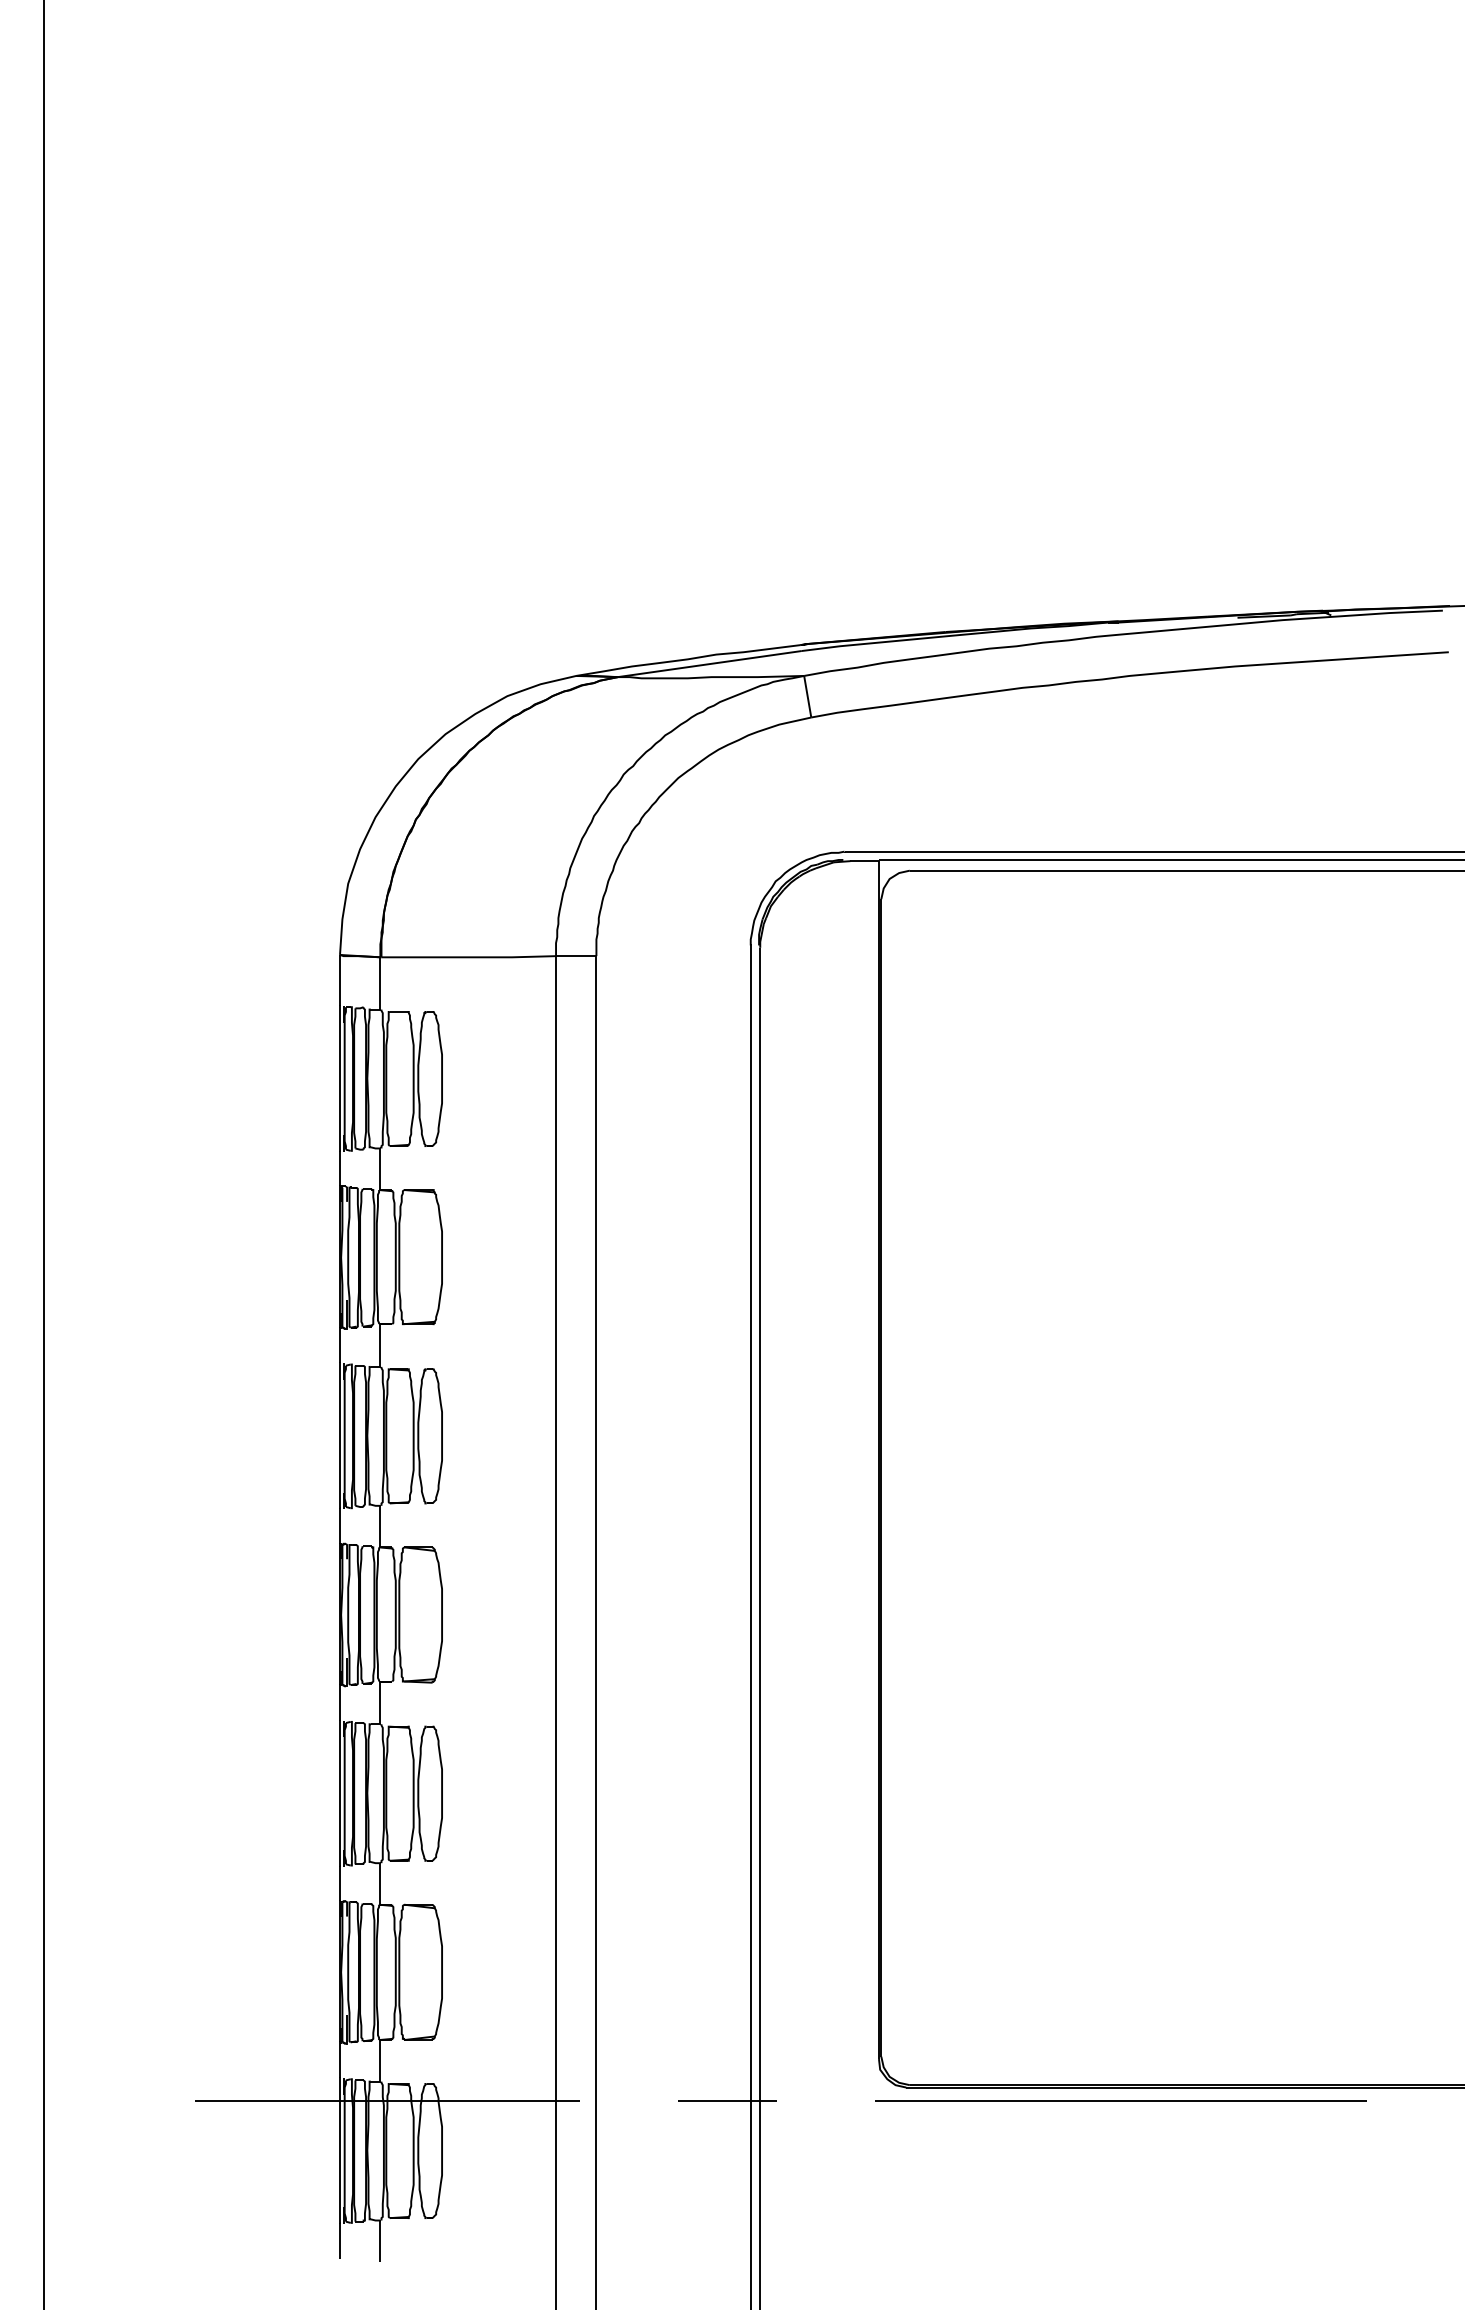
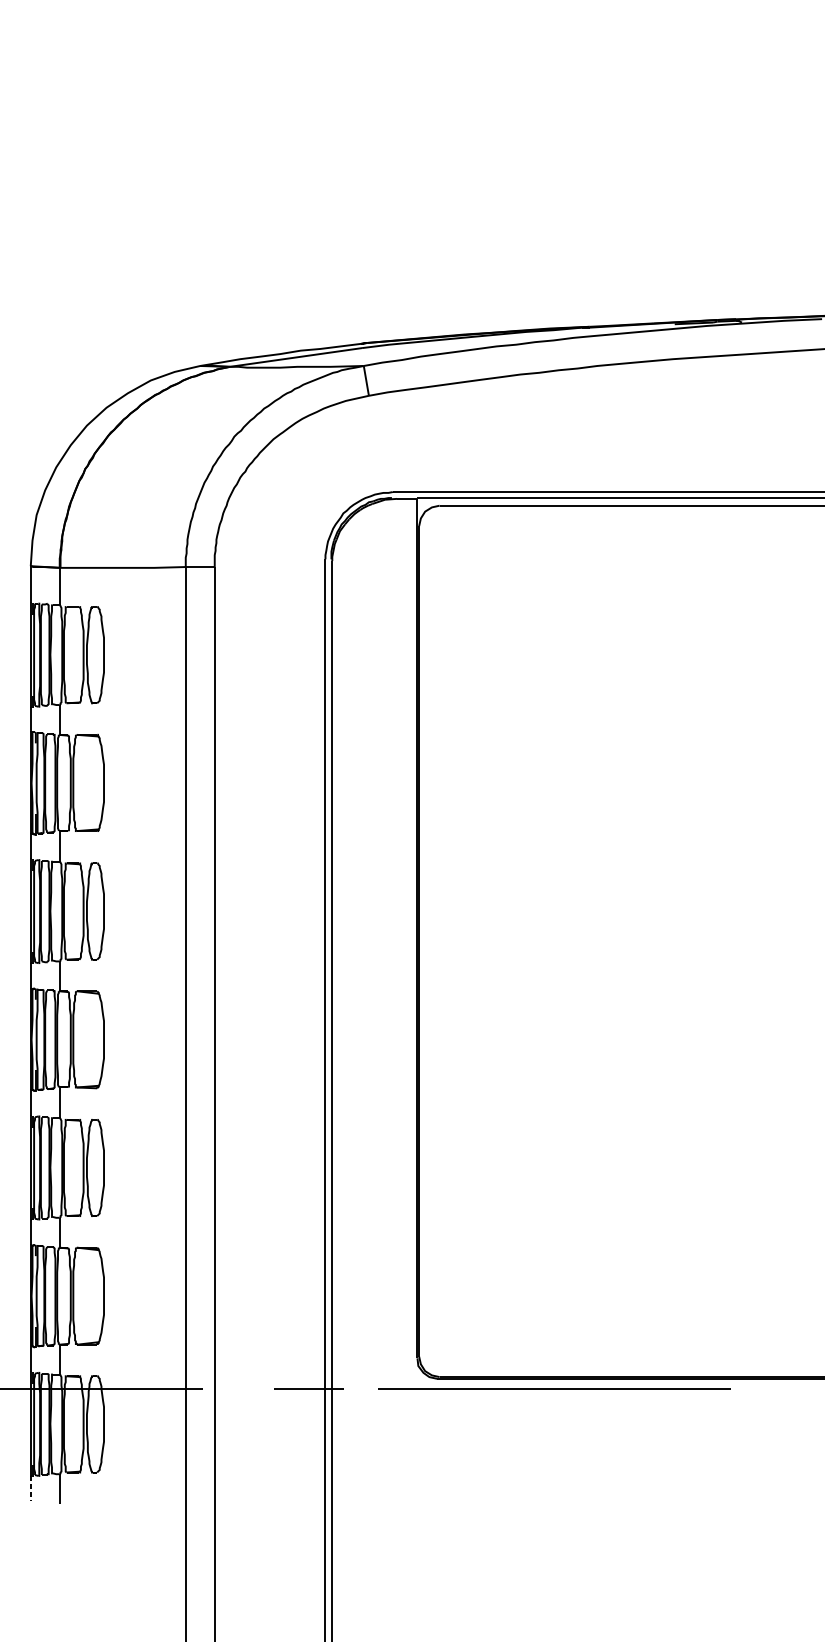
line: (1120, 2100) -> (554, 1388), moved
line: (340, 2240) -> (31, 1488), solid -> dashed

